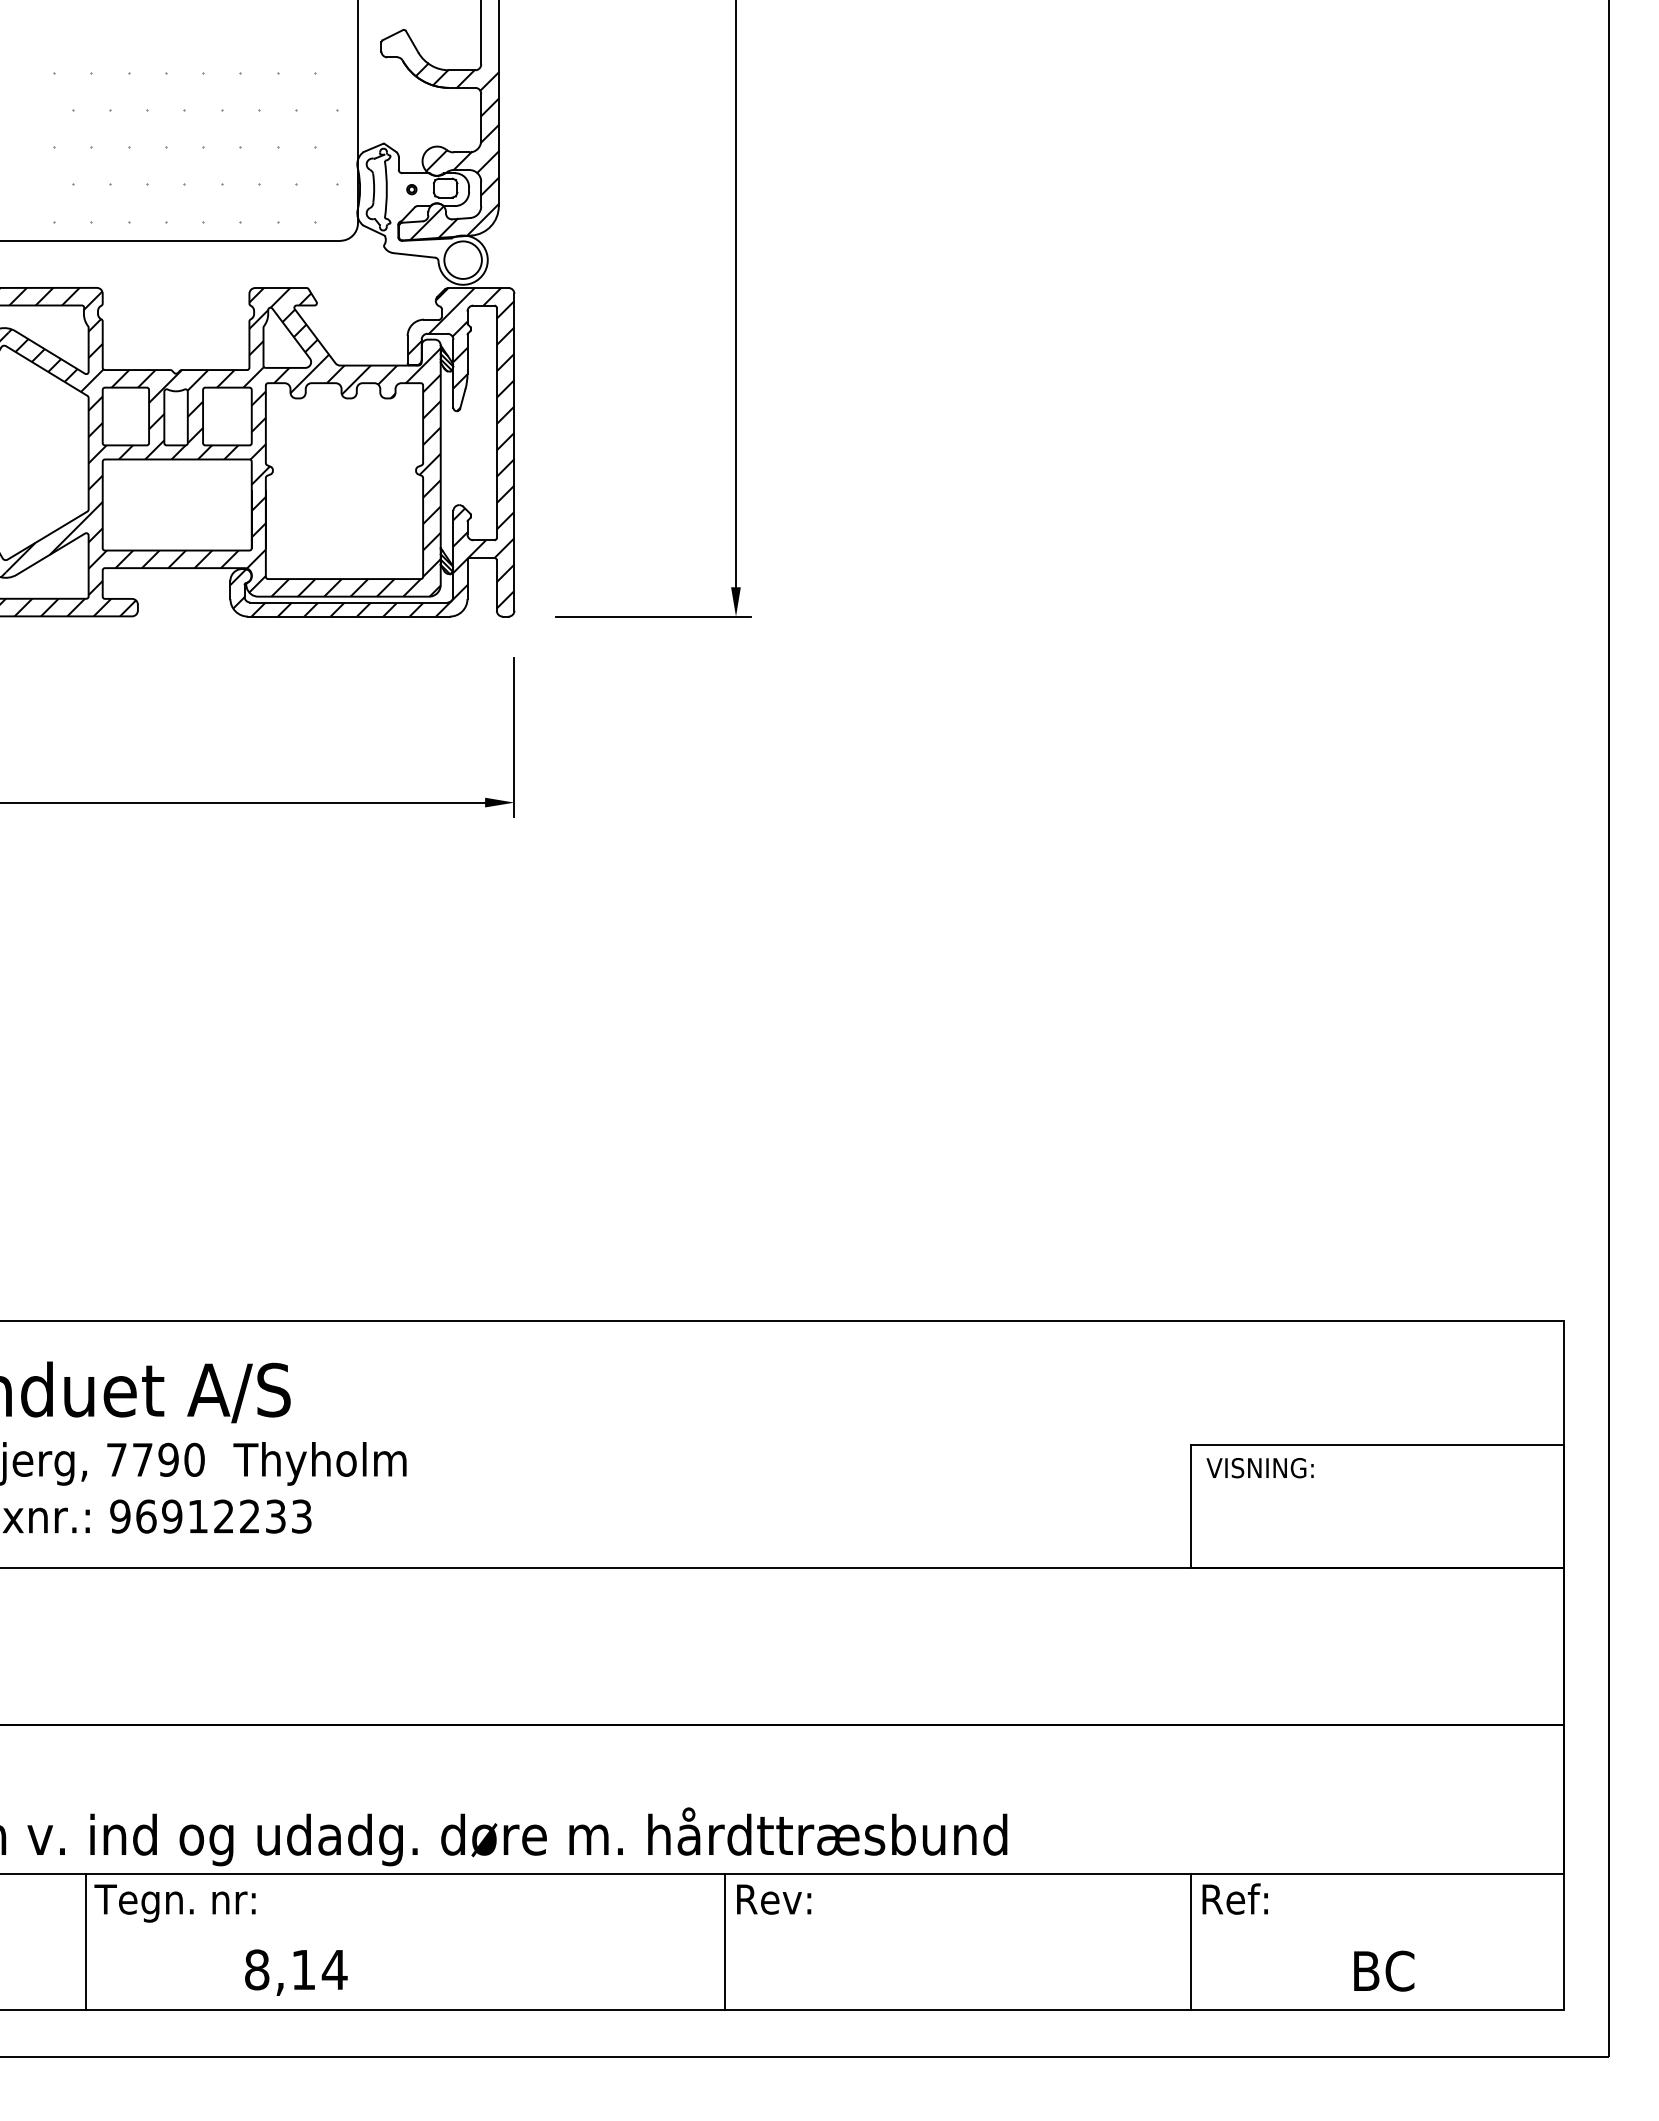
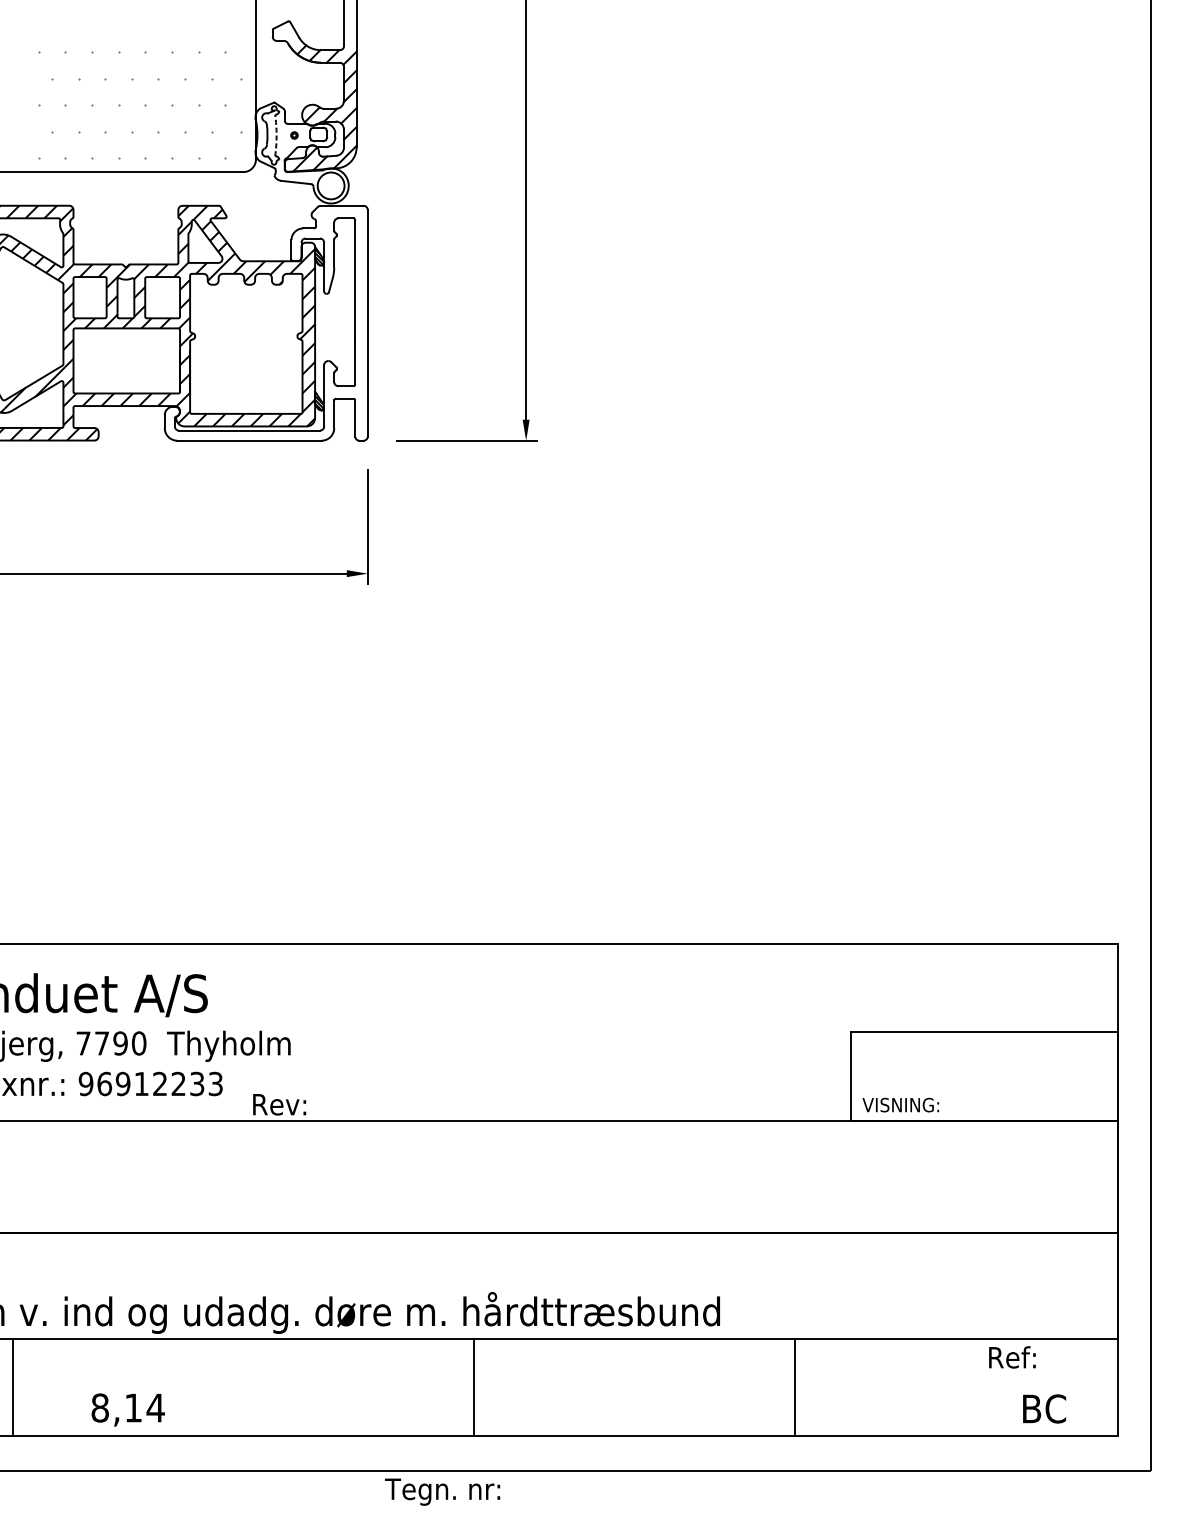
arc: (386, 189) -> (276, 135), solid -> dashed
hatch: (372, 452) -> (266, 323), removed
text: (1259, 1468) -> (900, 1105), moved
text: (1234, 1898) -> (1011, 1357), moved
text: (774, 1899) -> (279, 1104), moved
text: (174, 1903) -> (442, 1492), moved
line: (86, 1941) -> (13, 1387), moved
line: (724, 1941) -> (473, 1387), moved
line: (1190, 1941) -> (794, 1387), moved
text: (1384, 1970) -> (1044, 1408), moved
text: (296, 1972) -> (128, 1409), moved

